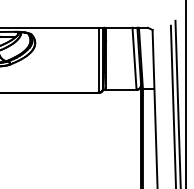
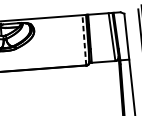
line: (98, 59) -> (84, 39), solid -> dashed

